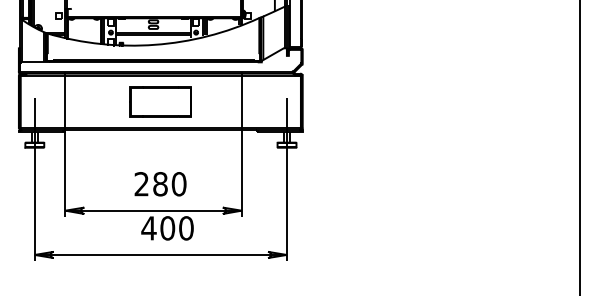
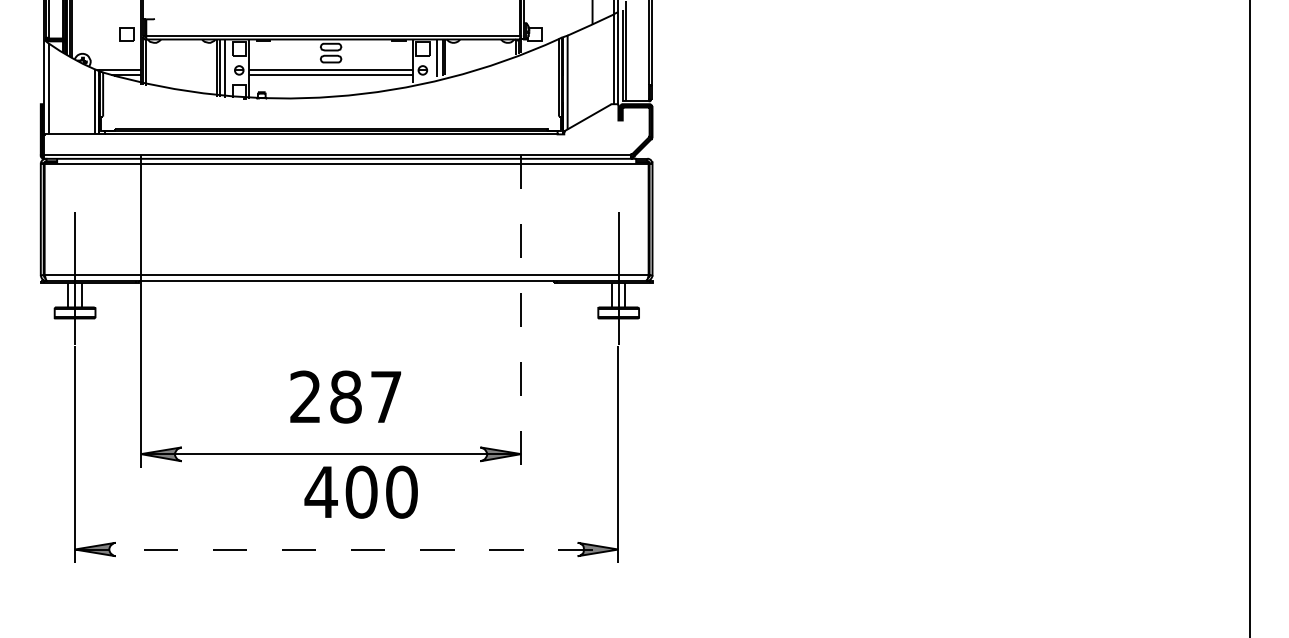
part: (160, 101) -> (346, 218), removed
line: (241, 144) -> (520, 311), solid -> dashed
text: (178, 184) -> (384, 397), 280 -> 287
line: (161, 254) -> (348, 548), solid -> dashed

